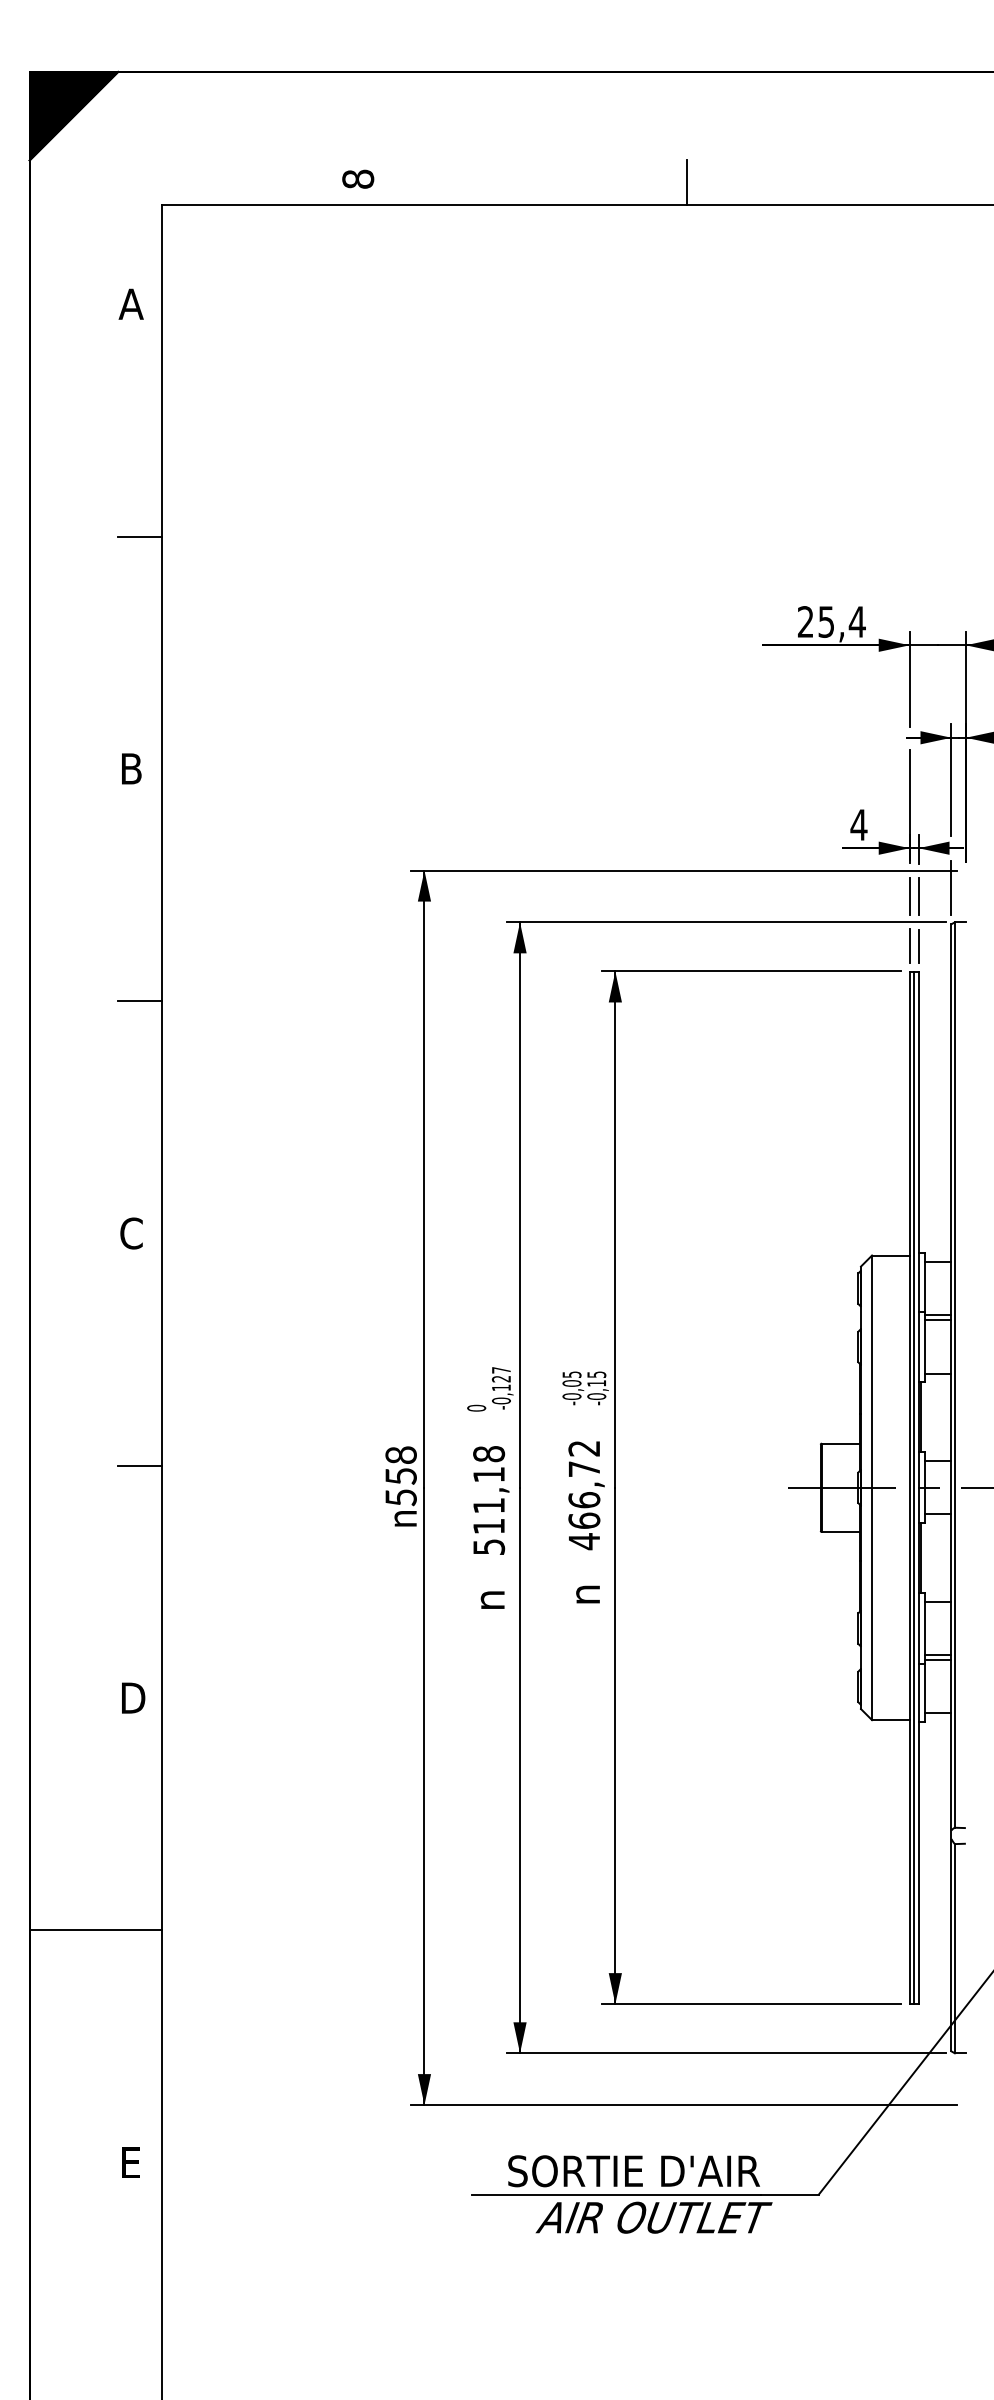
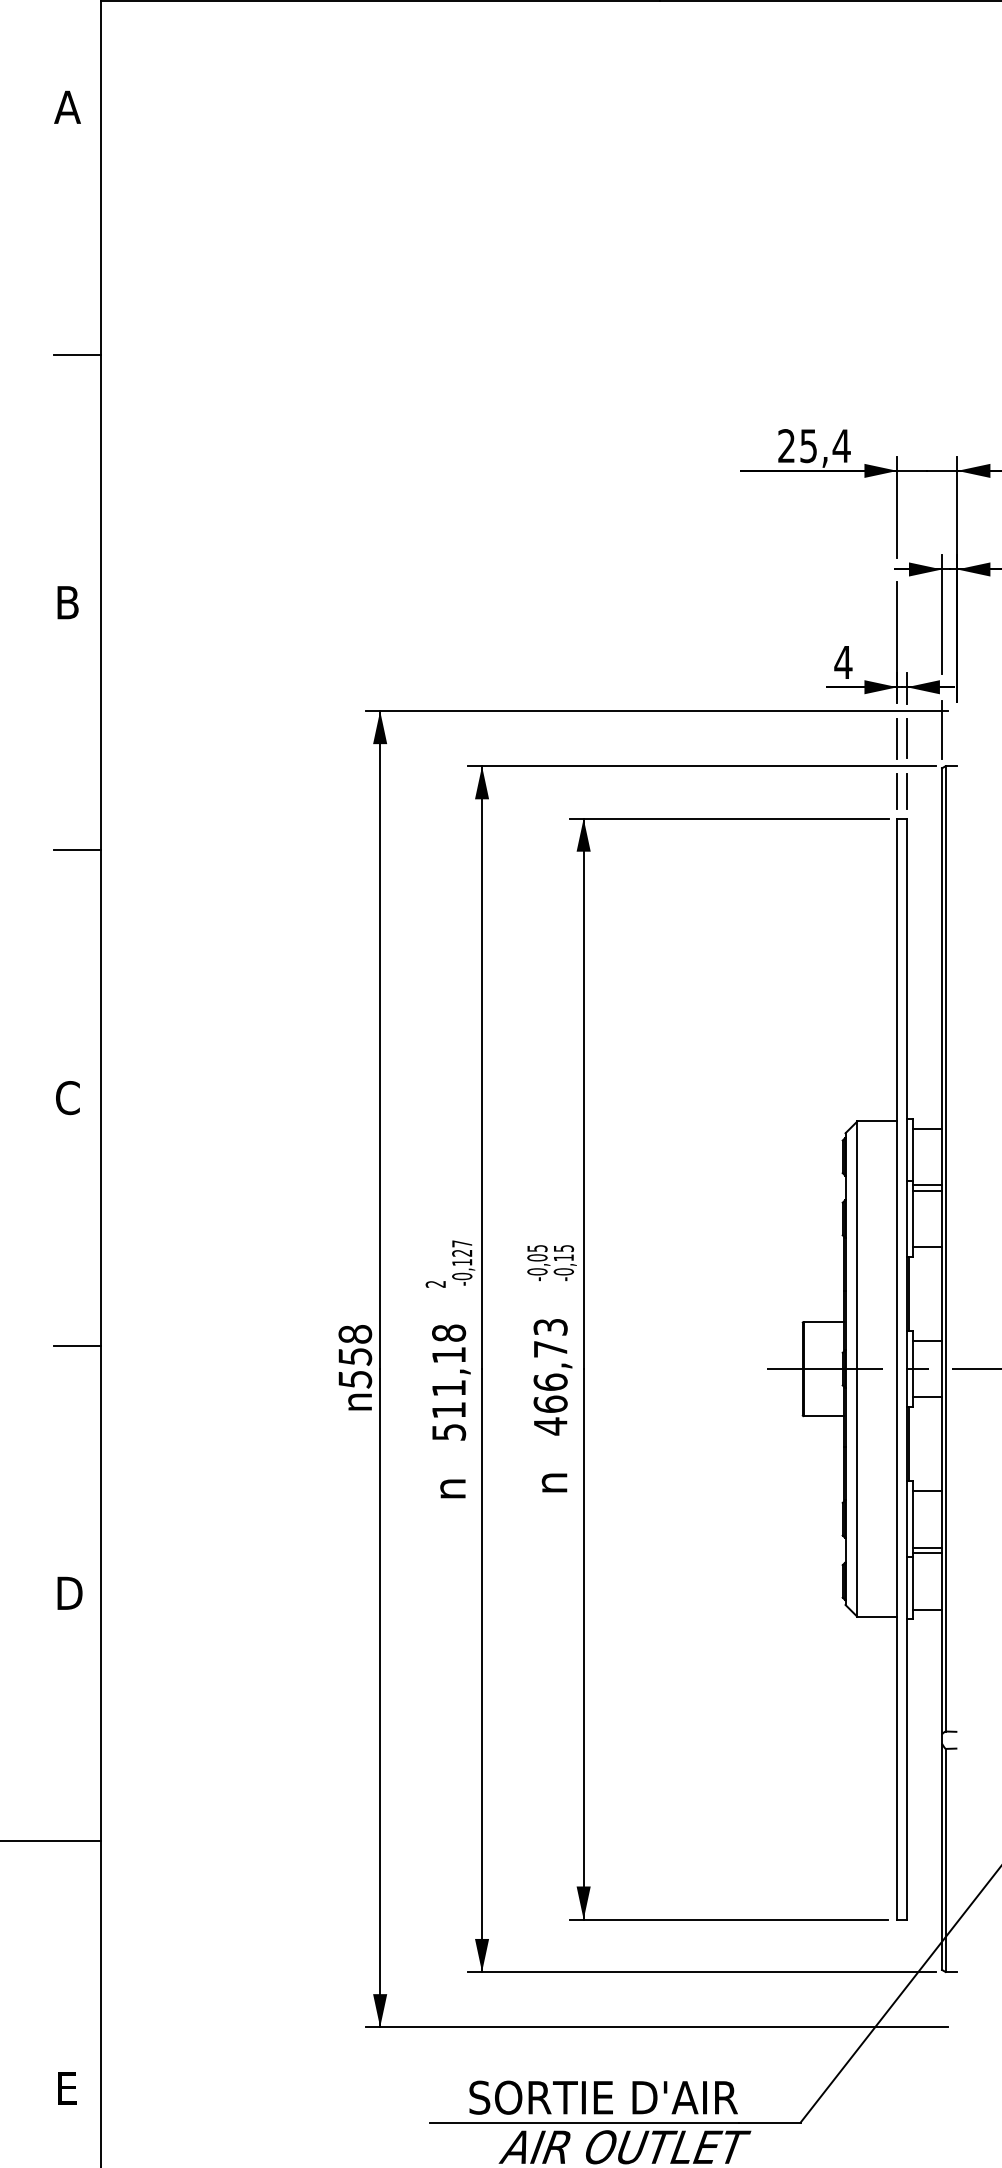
text: (476, 1407) -> (435, 1283), 0 -> 2
text: (584, 1448) -> (550, 1327), 466,72 -> 466,73
line: (914, 1487) -> (902, 1368), removed

